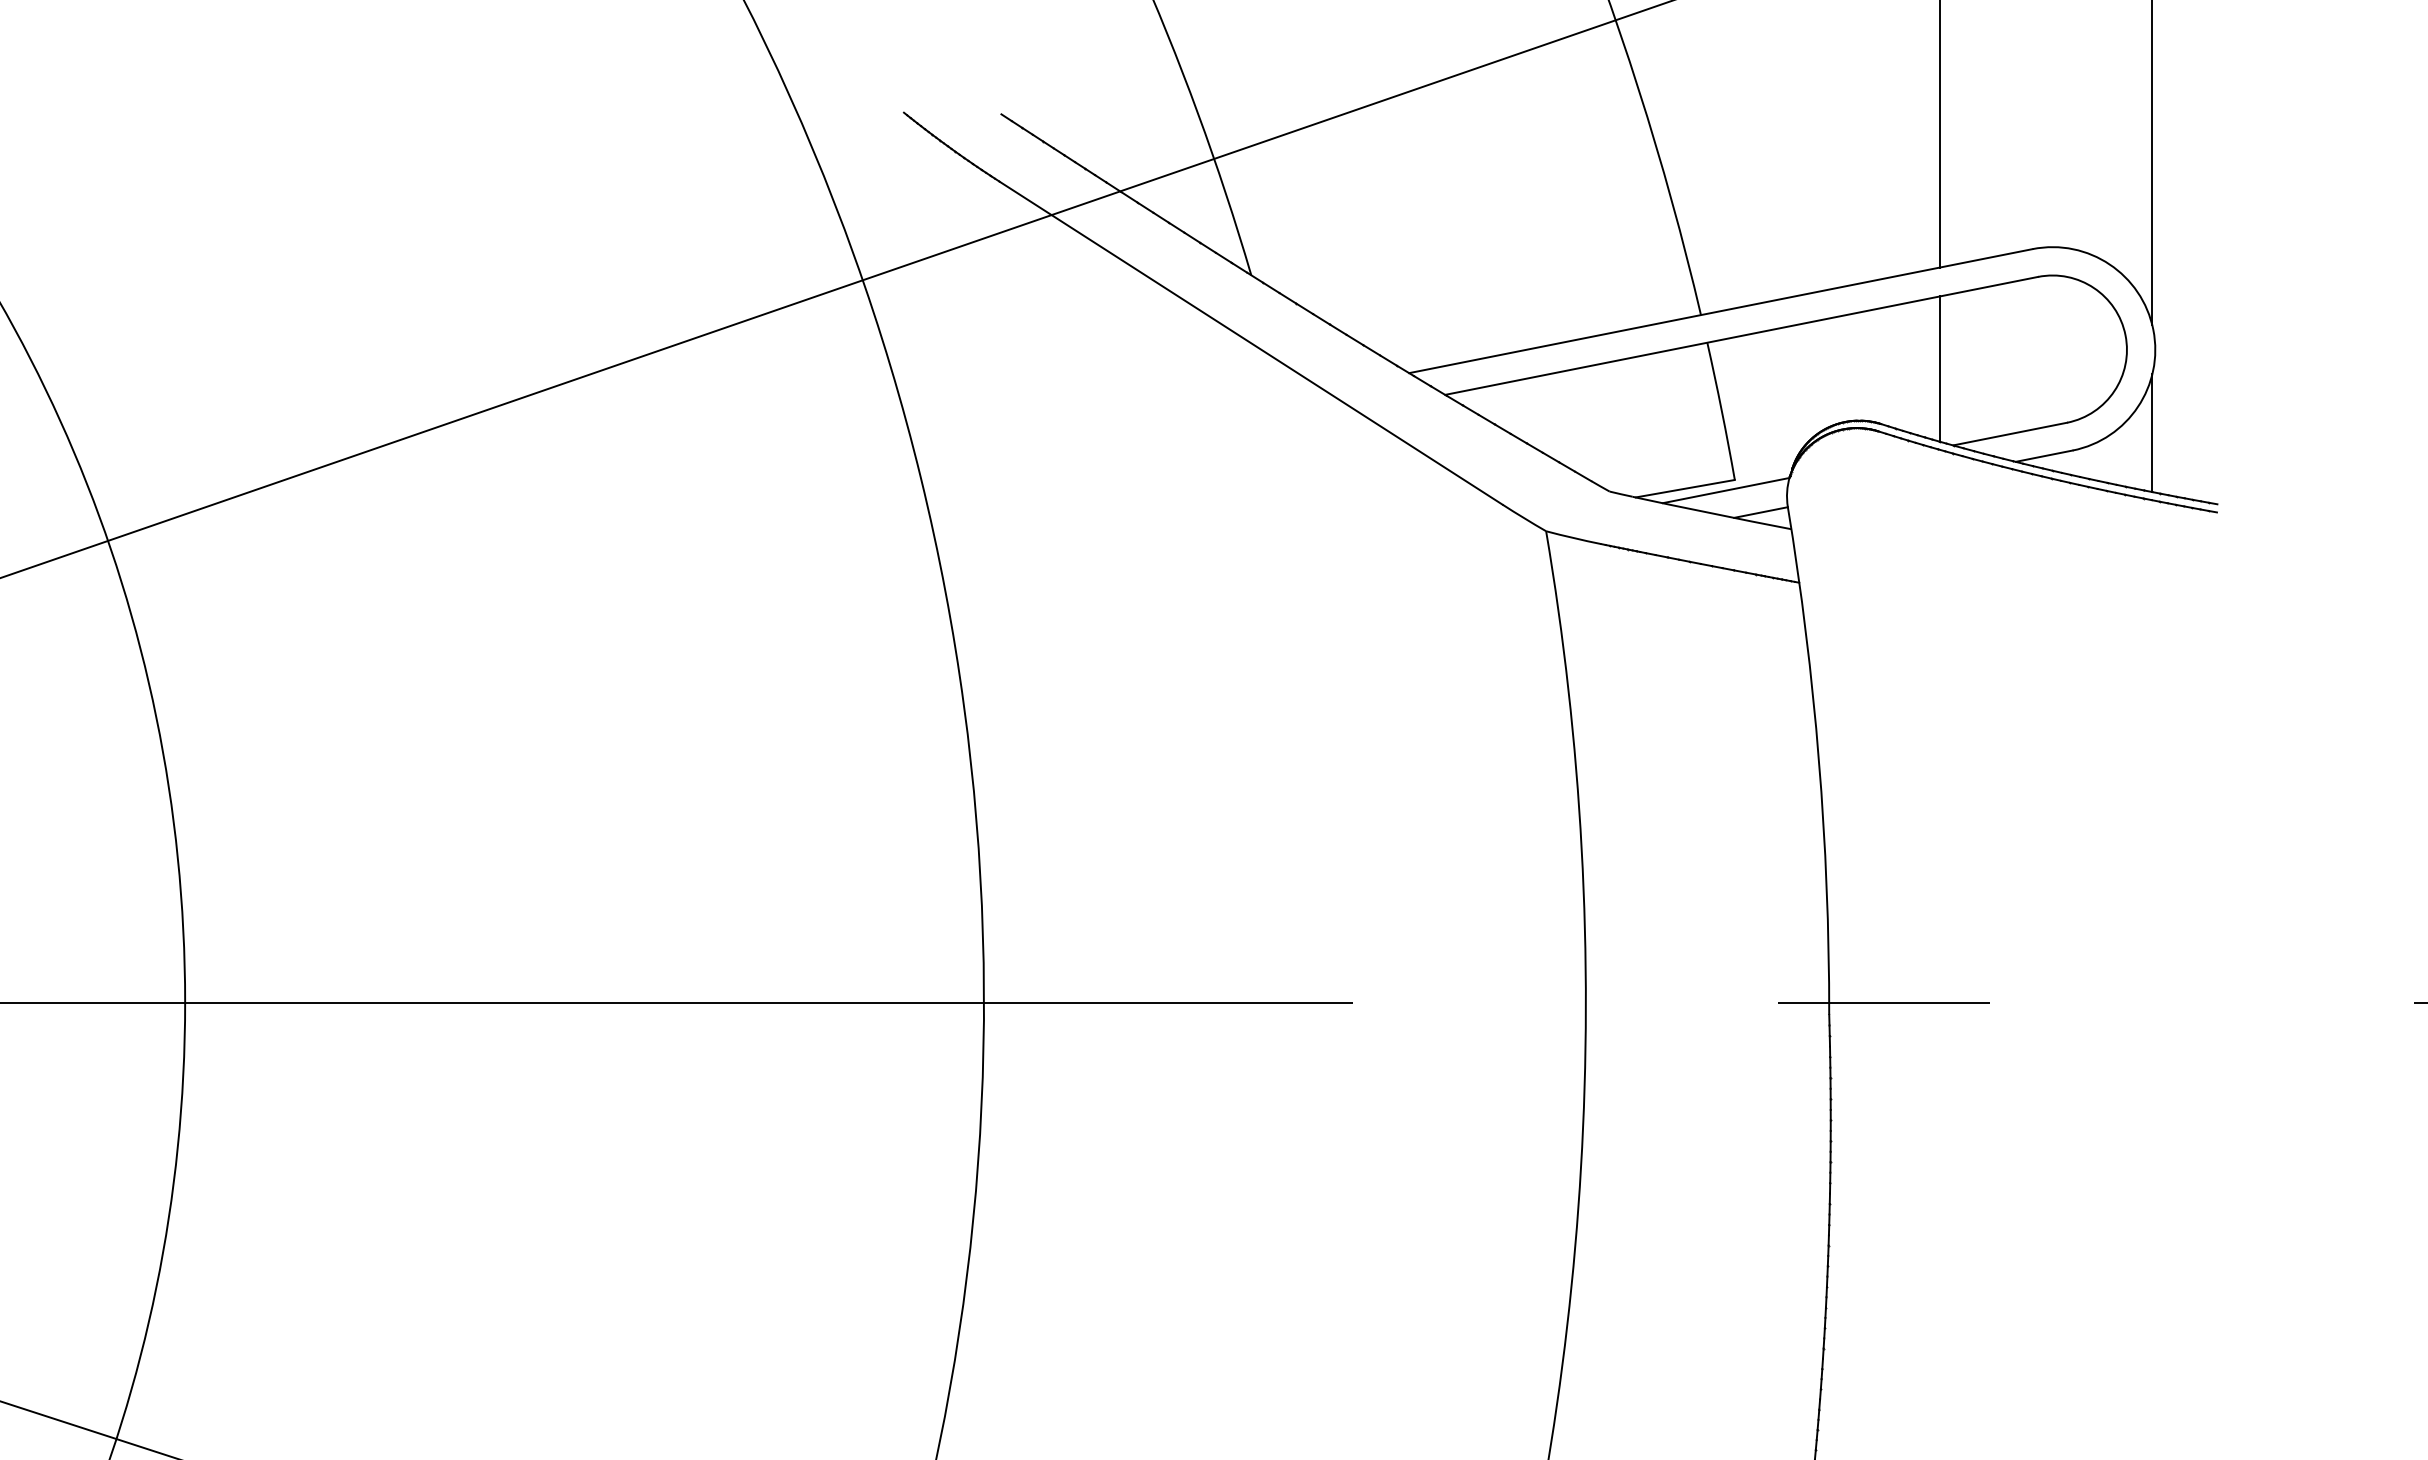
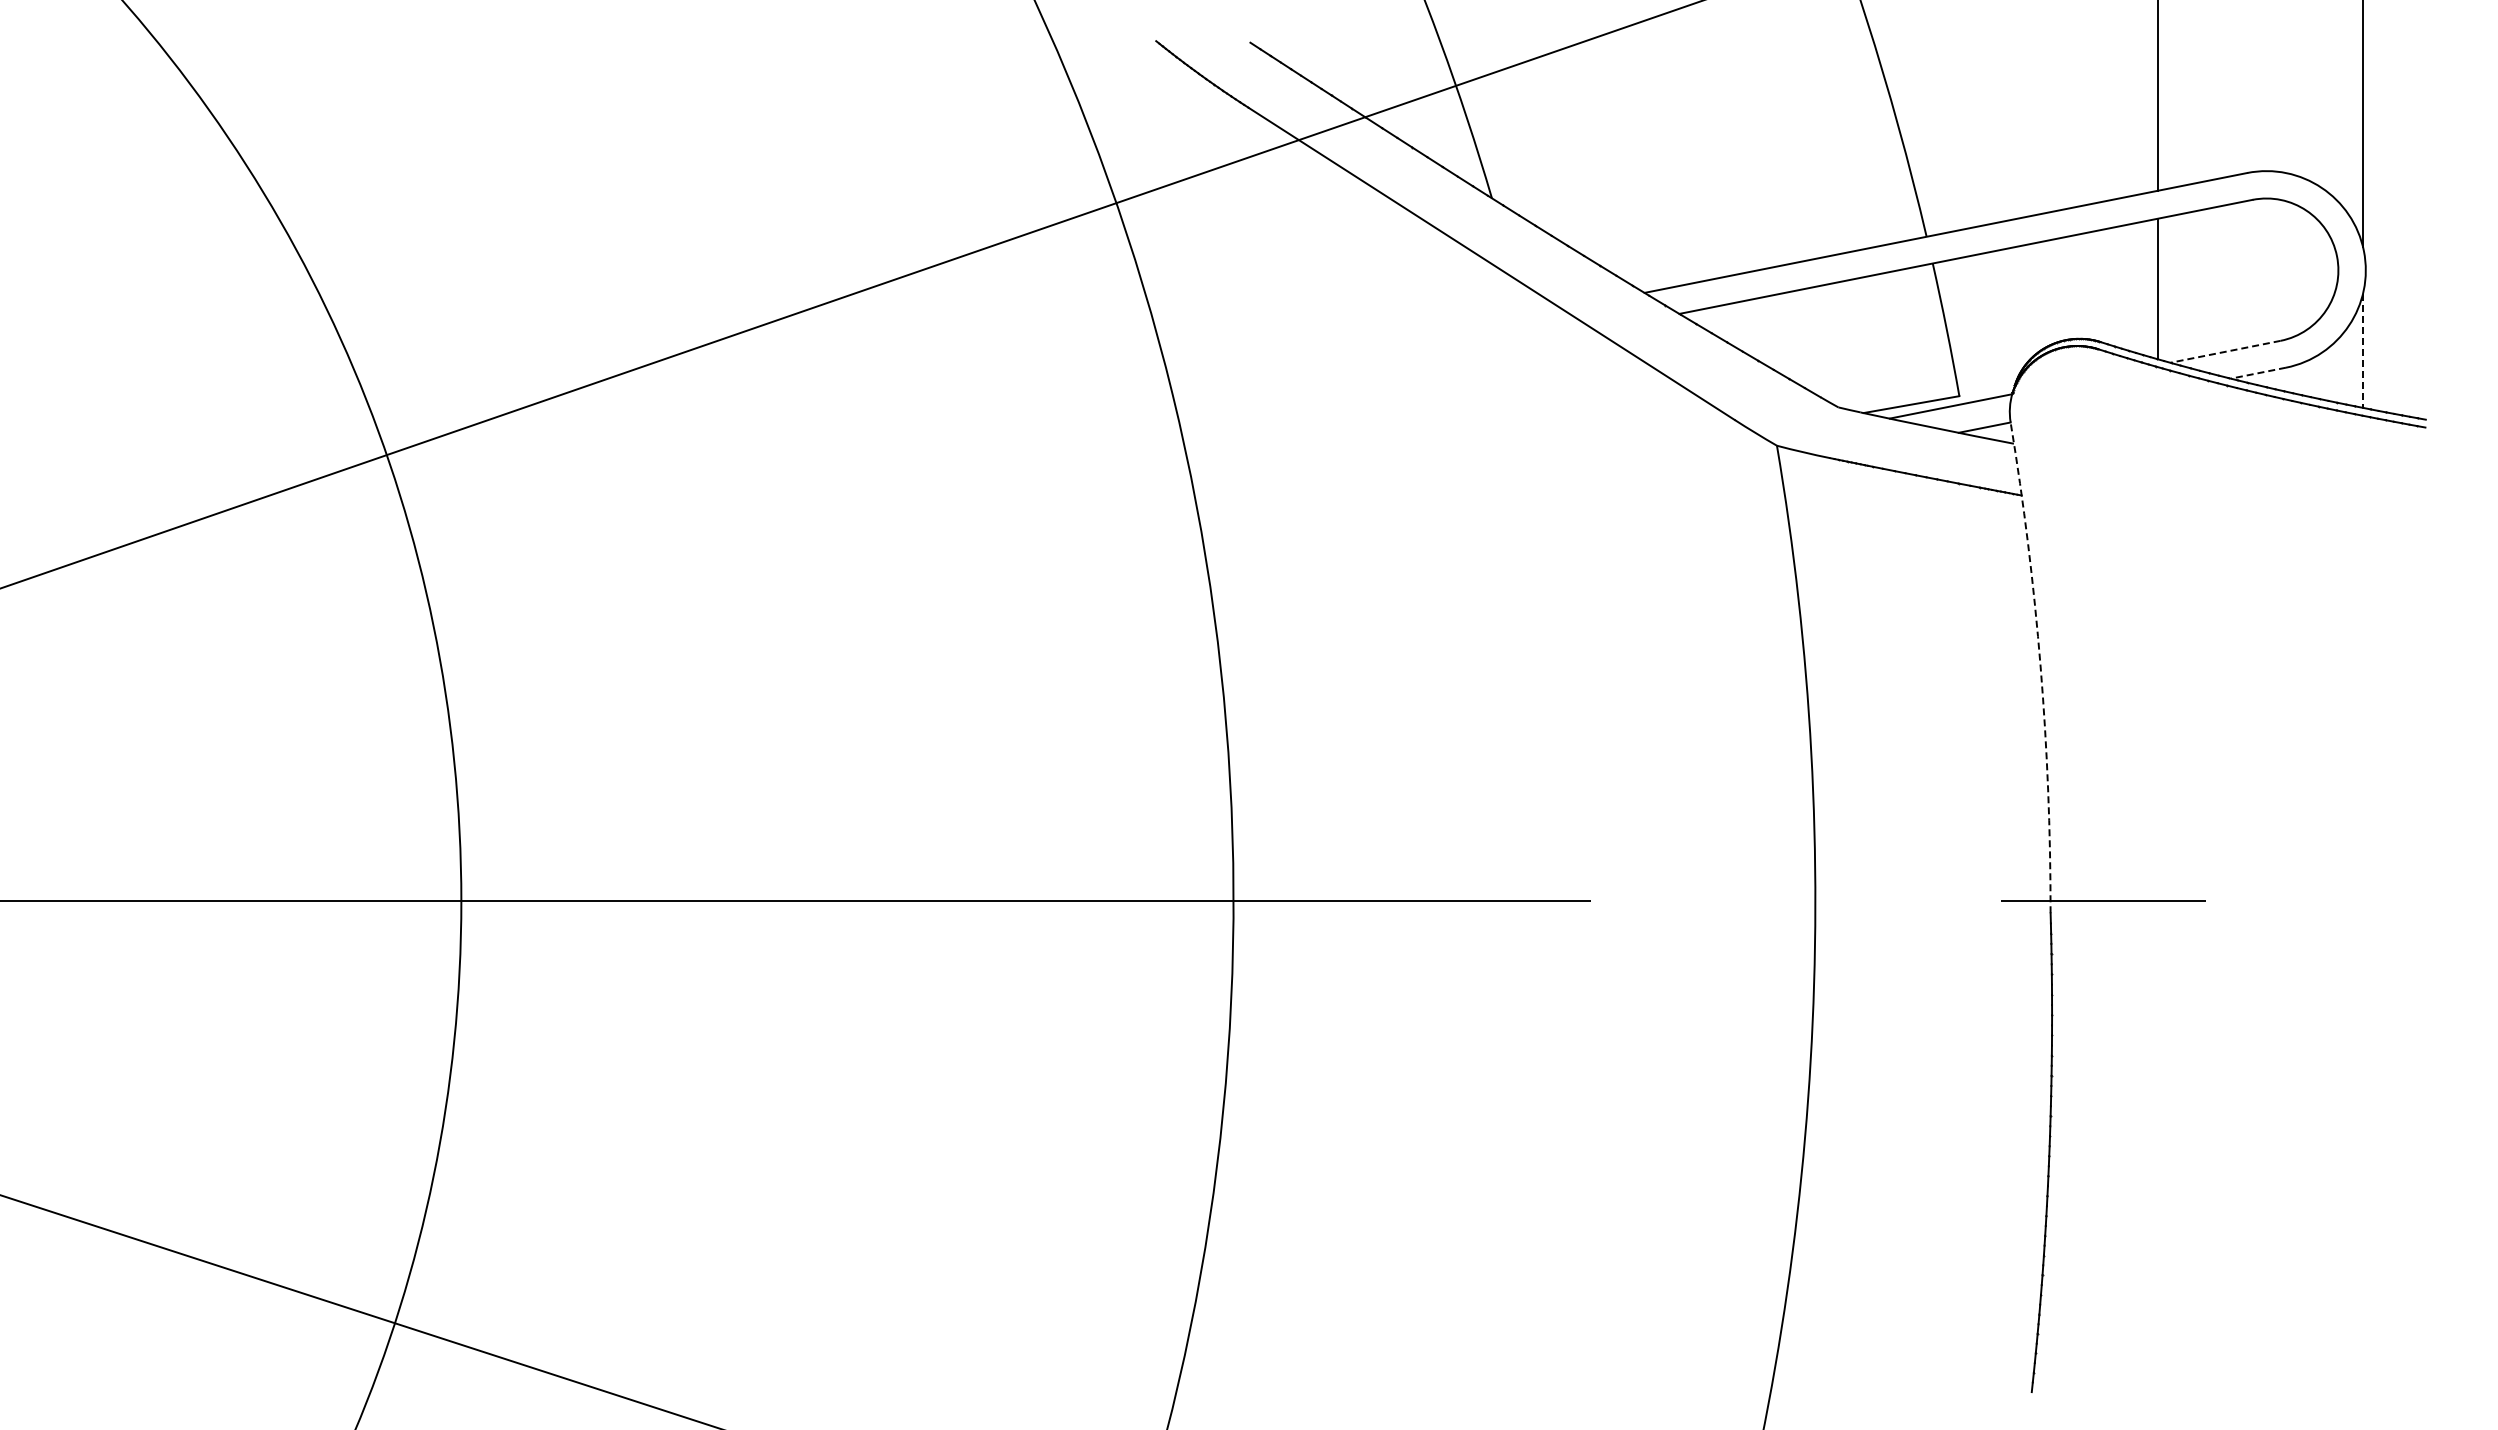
line: (2151, 432) -> (2362, 350), solid -> dashed
line: (2010, 433) -> (2225, 351), solid -> dashed
line: (2044, 456) -> (2258, 373), solid -> dashed
arc: (1818, 760) -> (2040, 667), solid -> dashed

